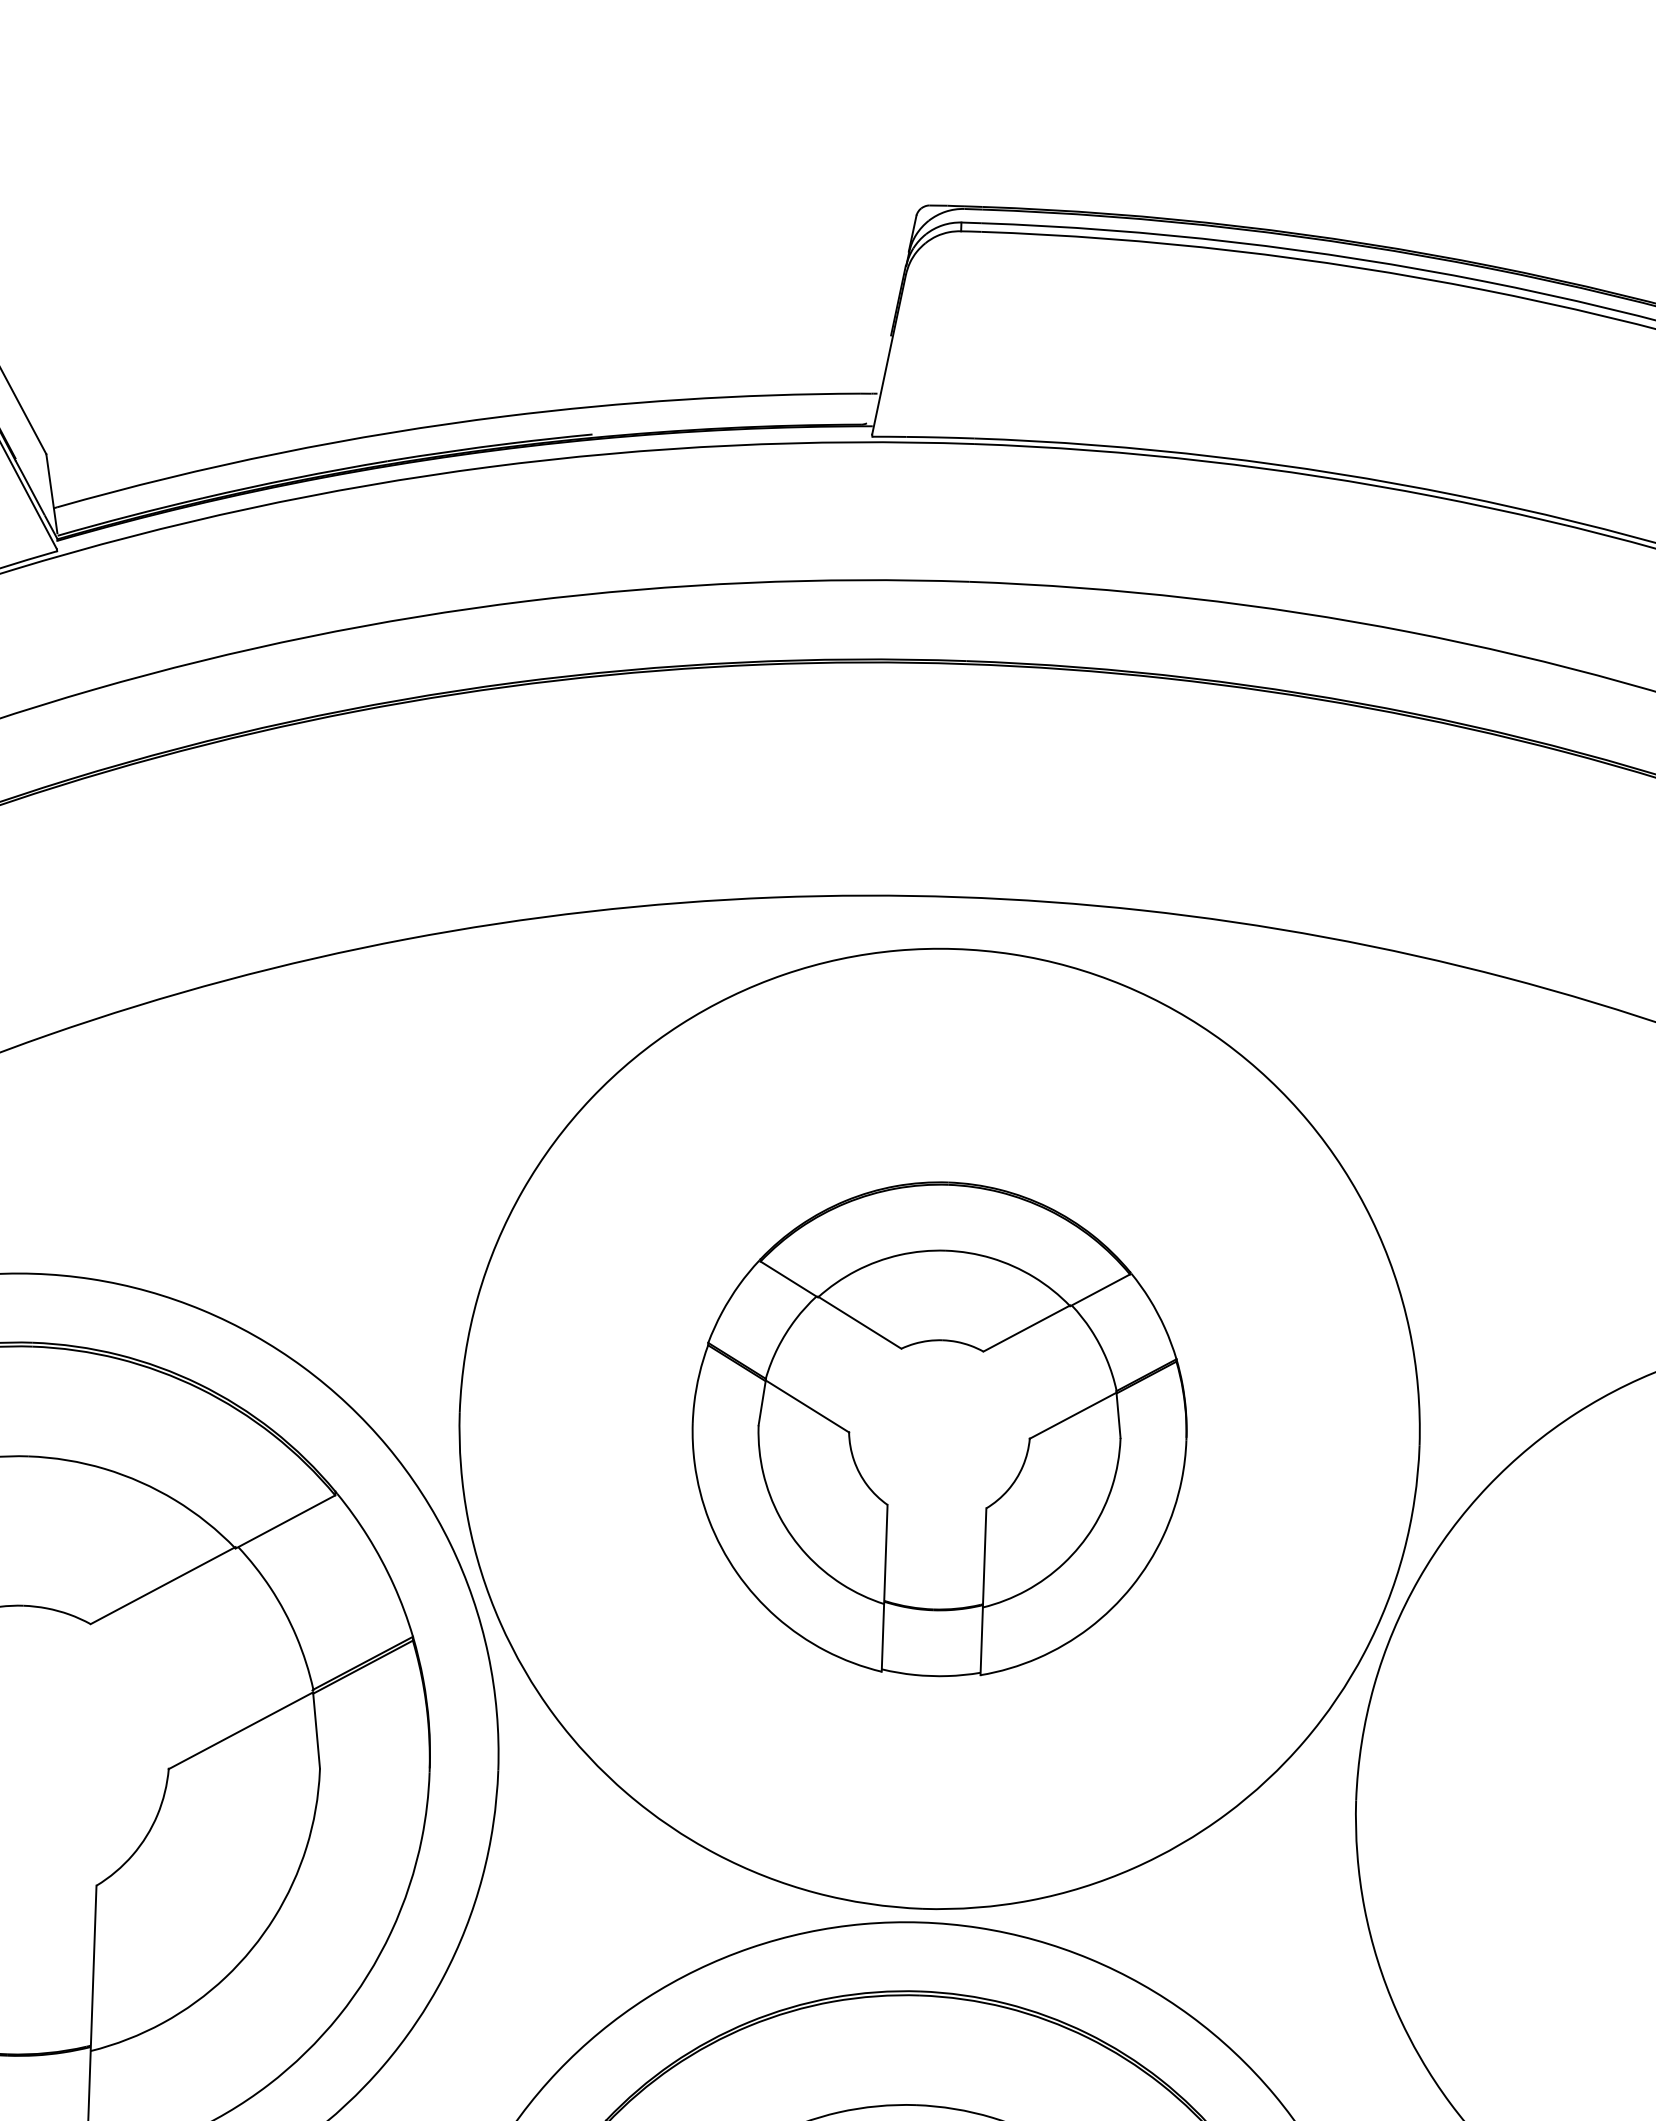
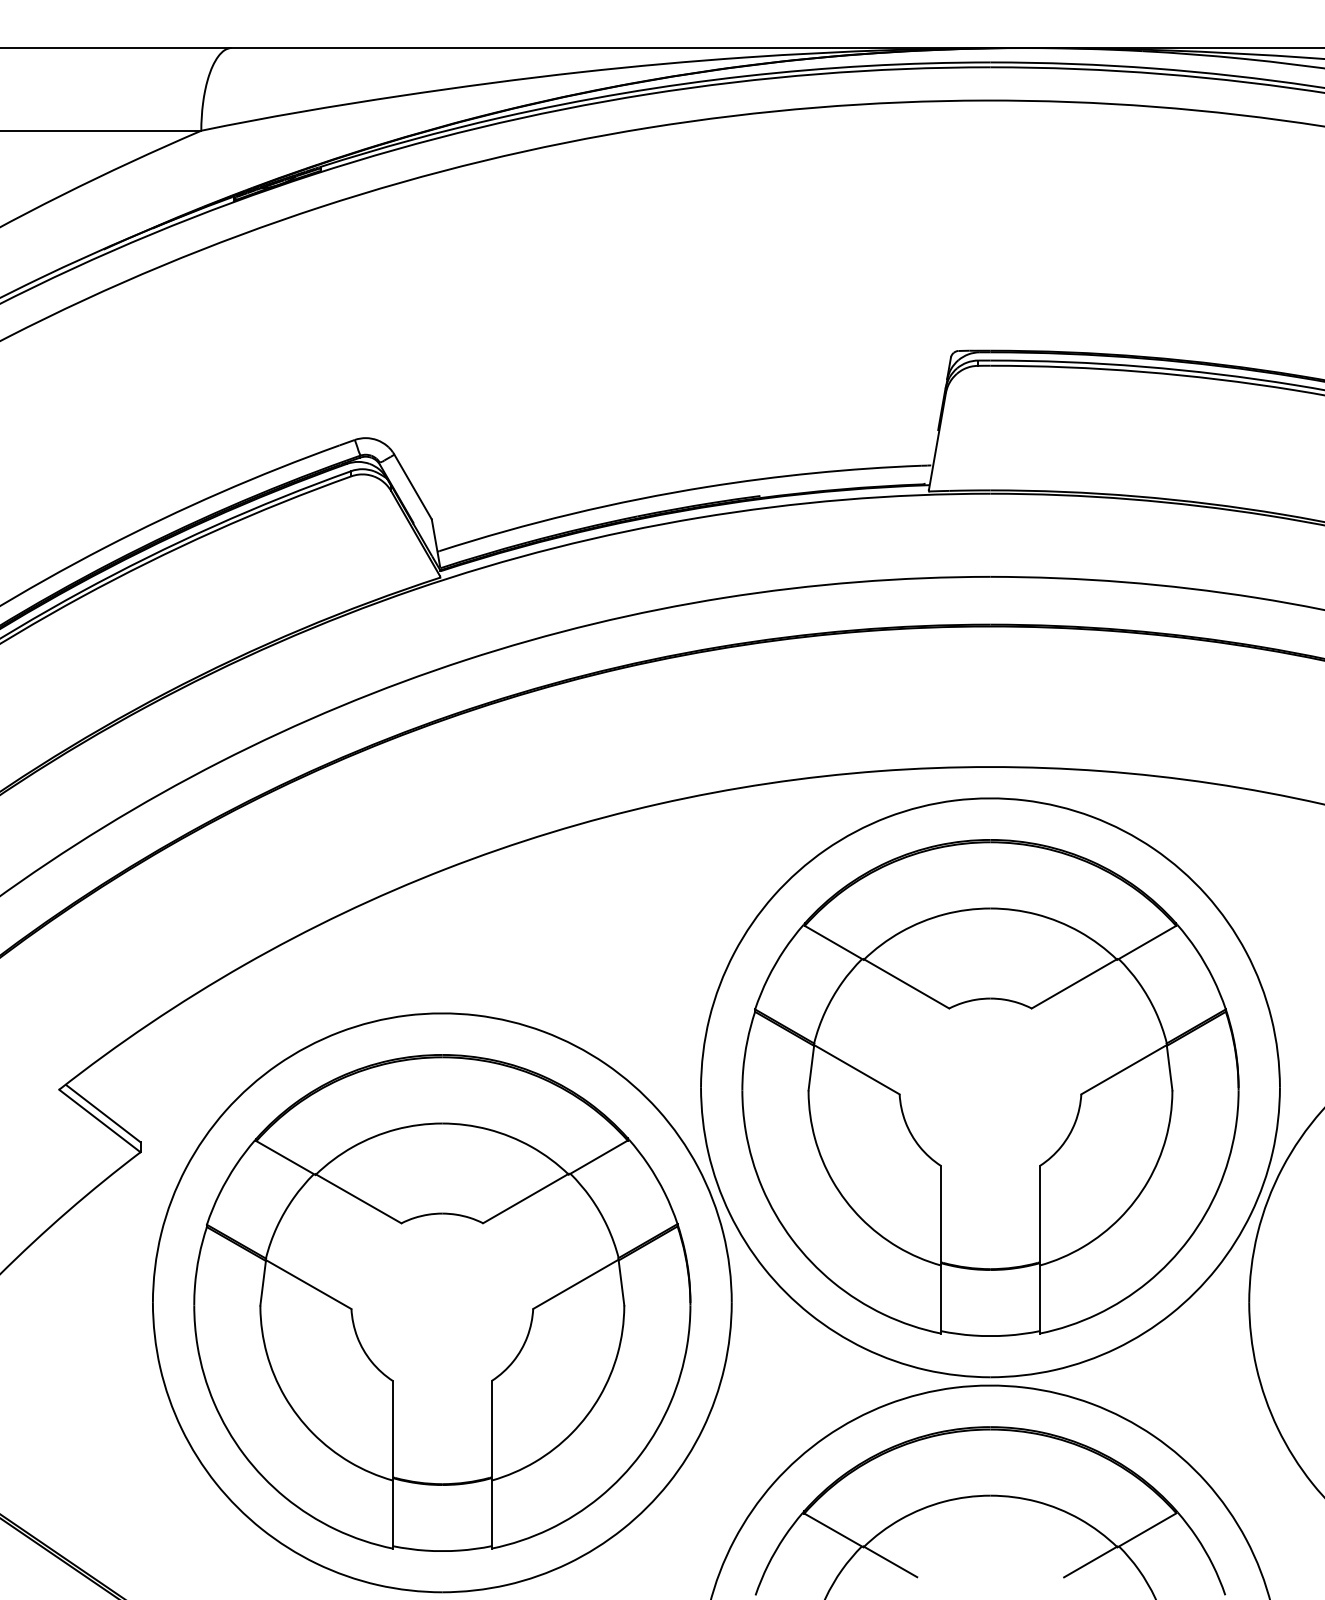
part: (939, 1428) -> (990, 1087), size x1.67

